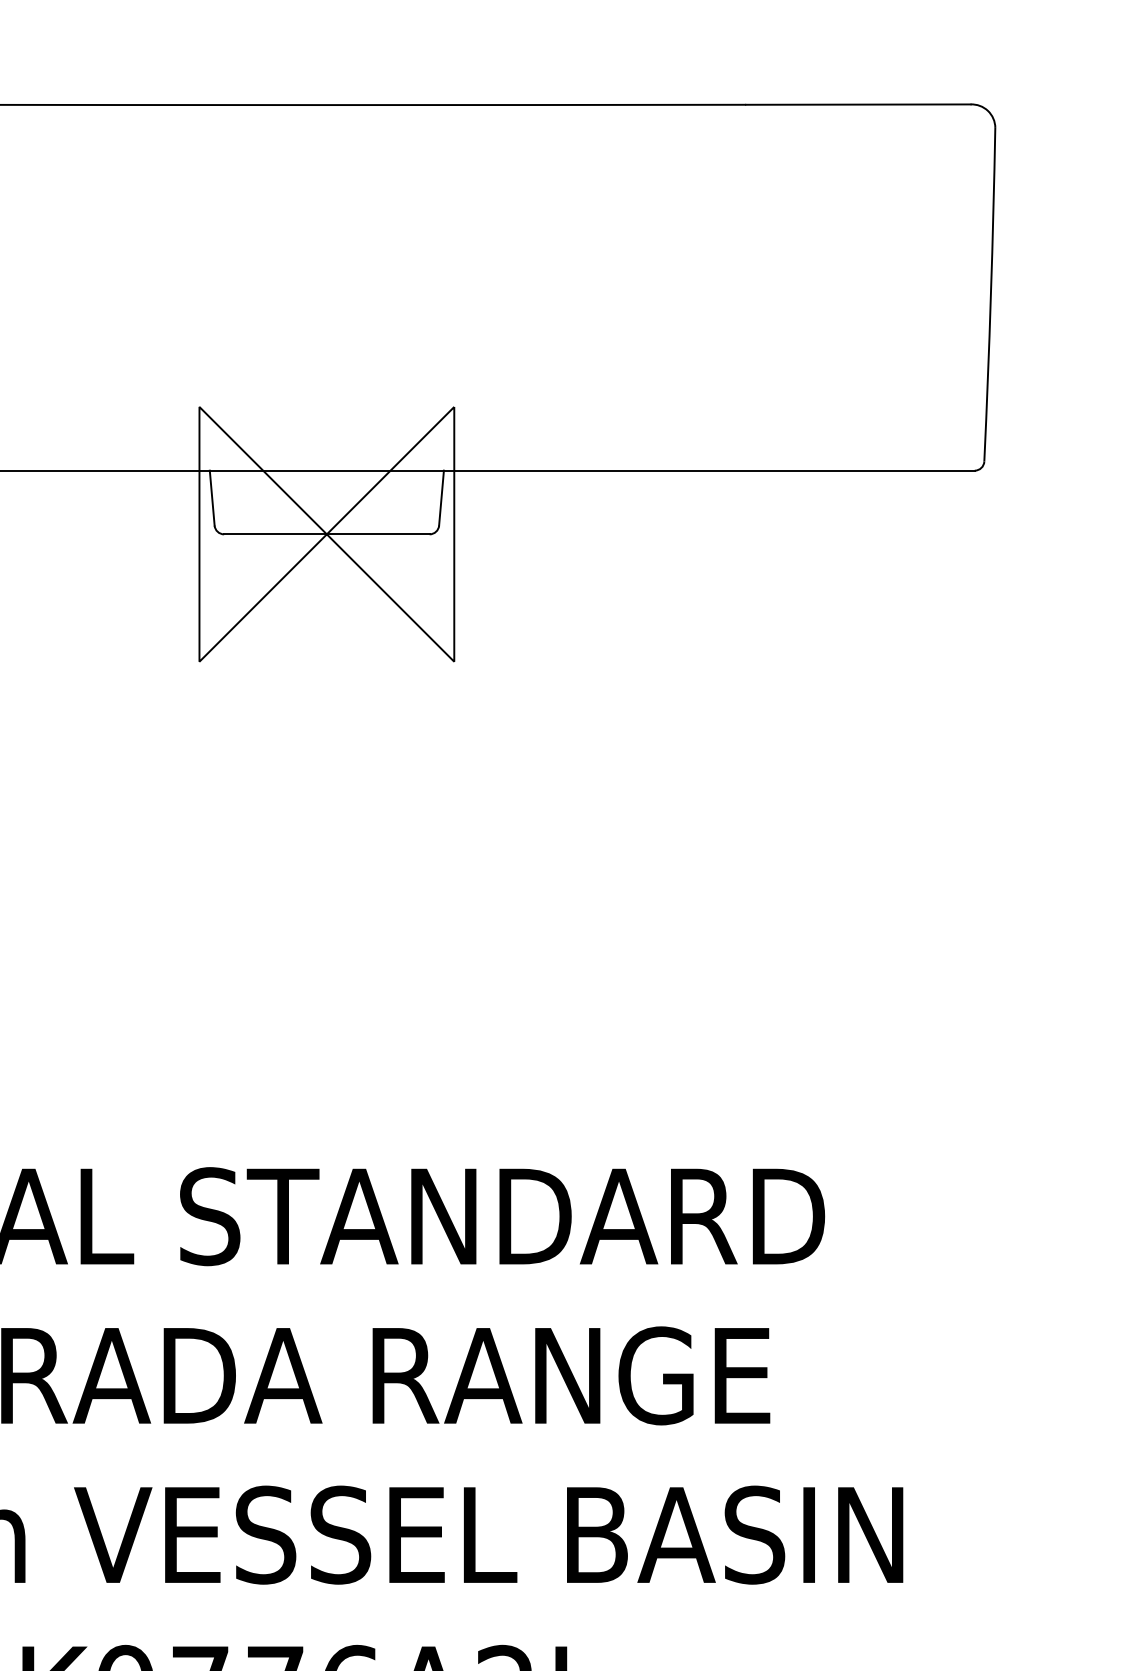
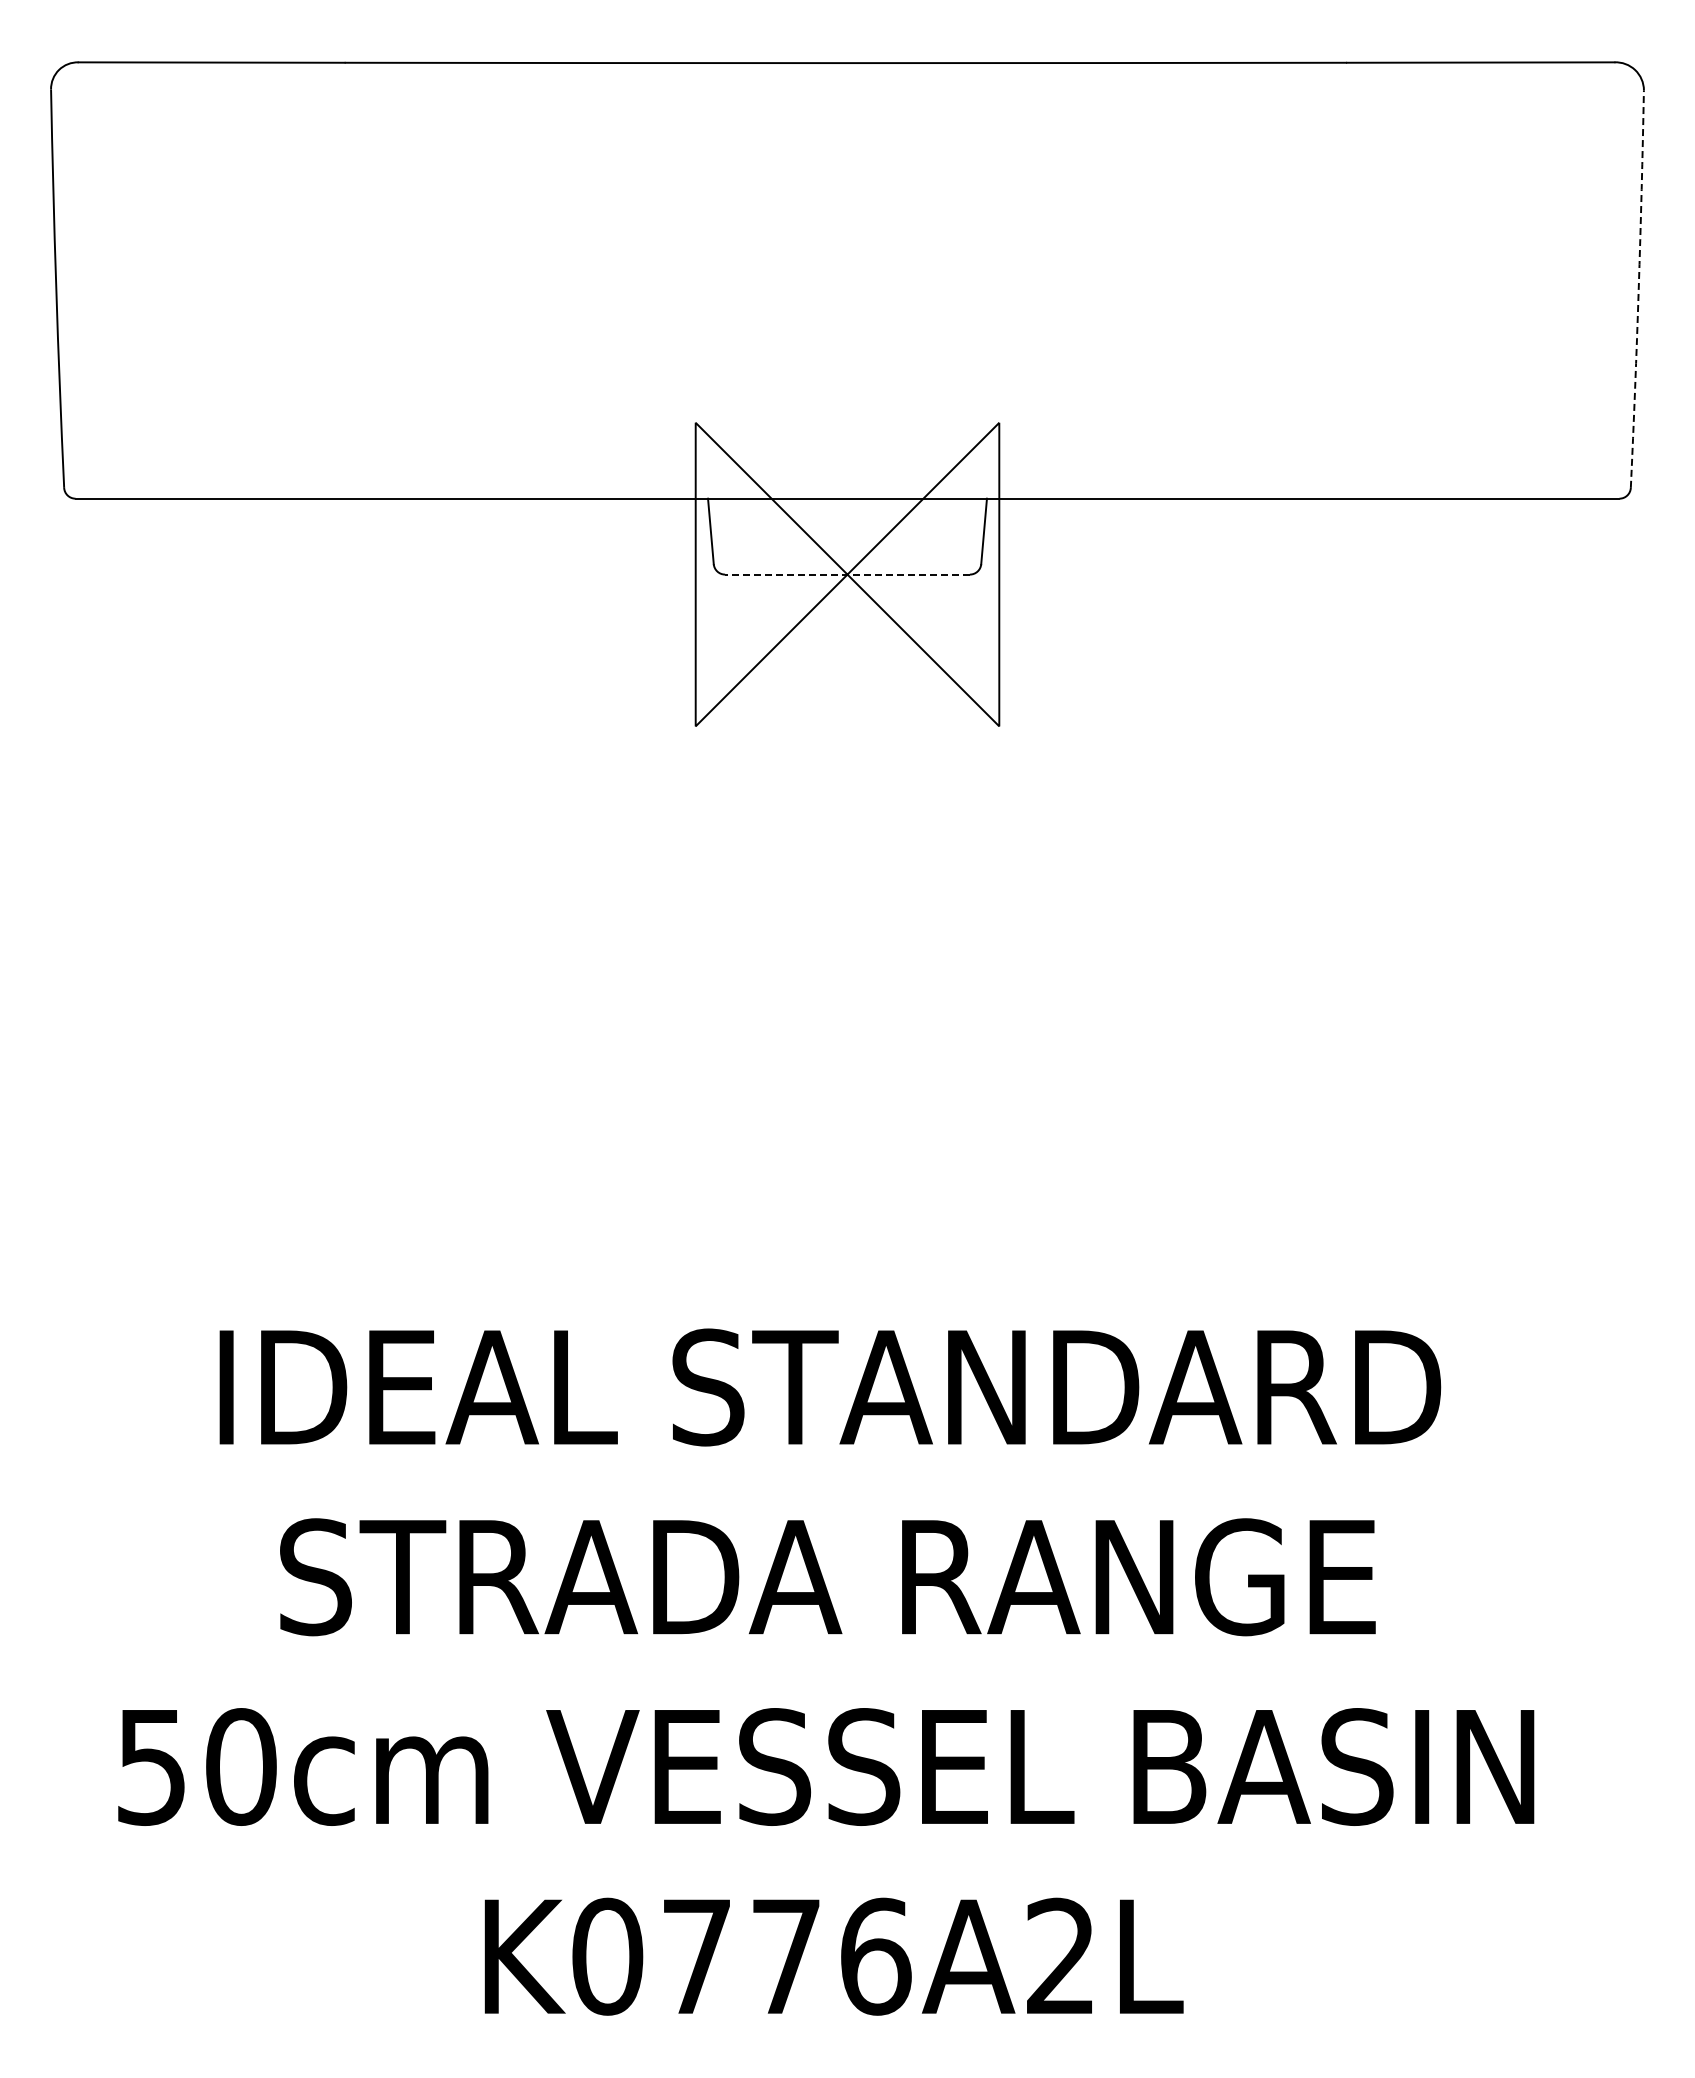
arc: (990, 295) -> (1638, 289), solid -> dashed
line: (326, 534) -> (847, 574), solid -> dashed

